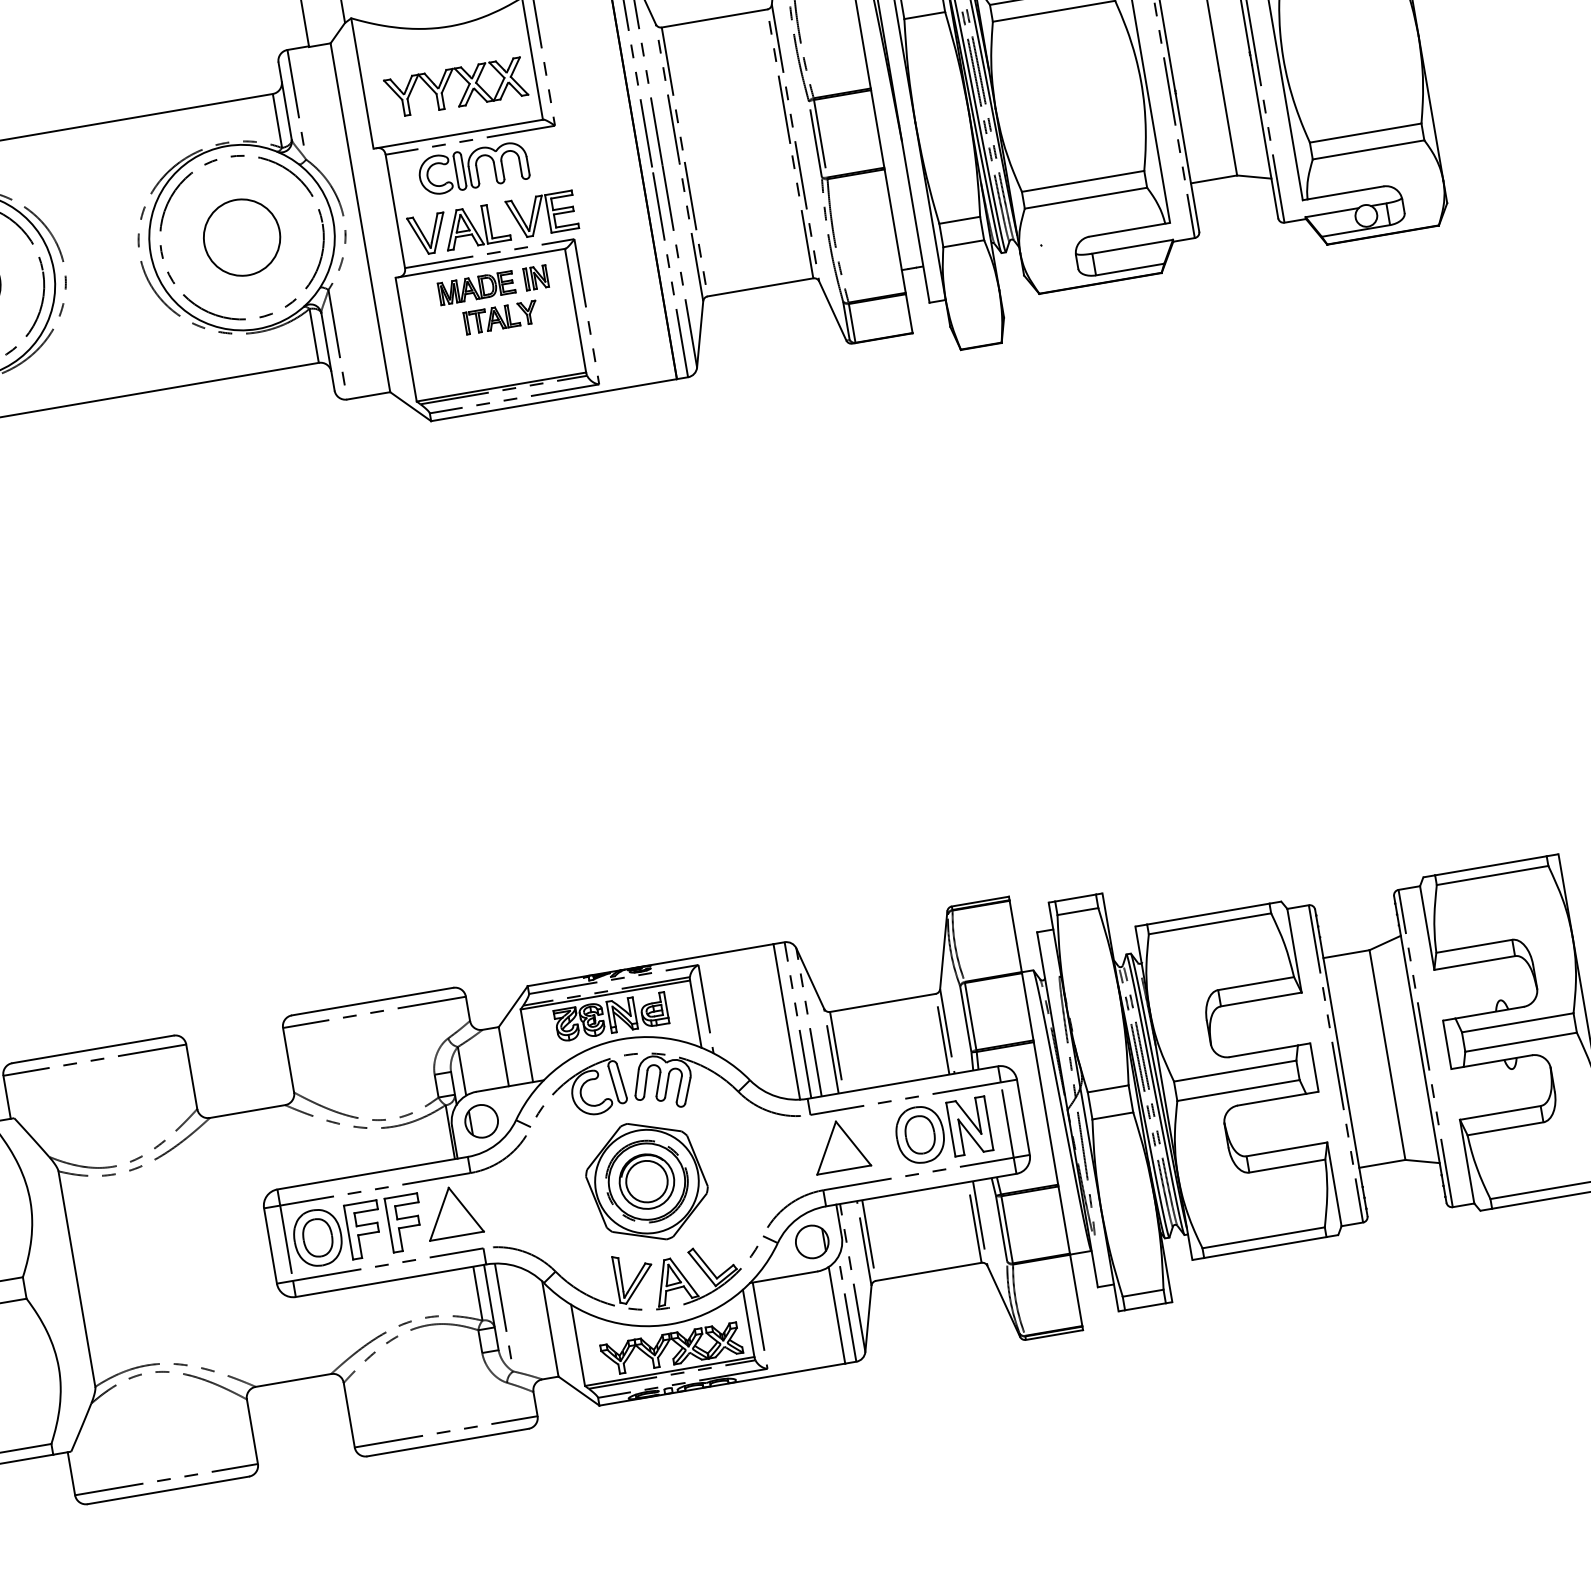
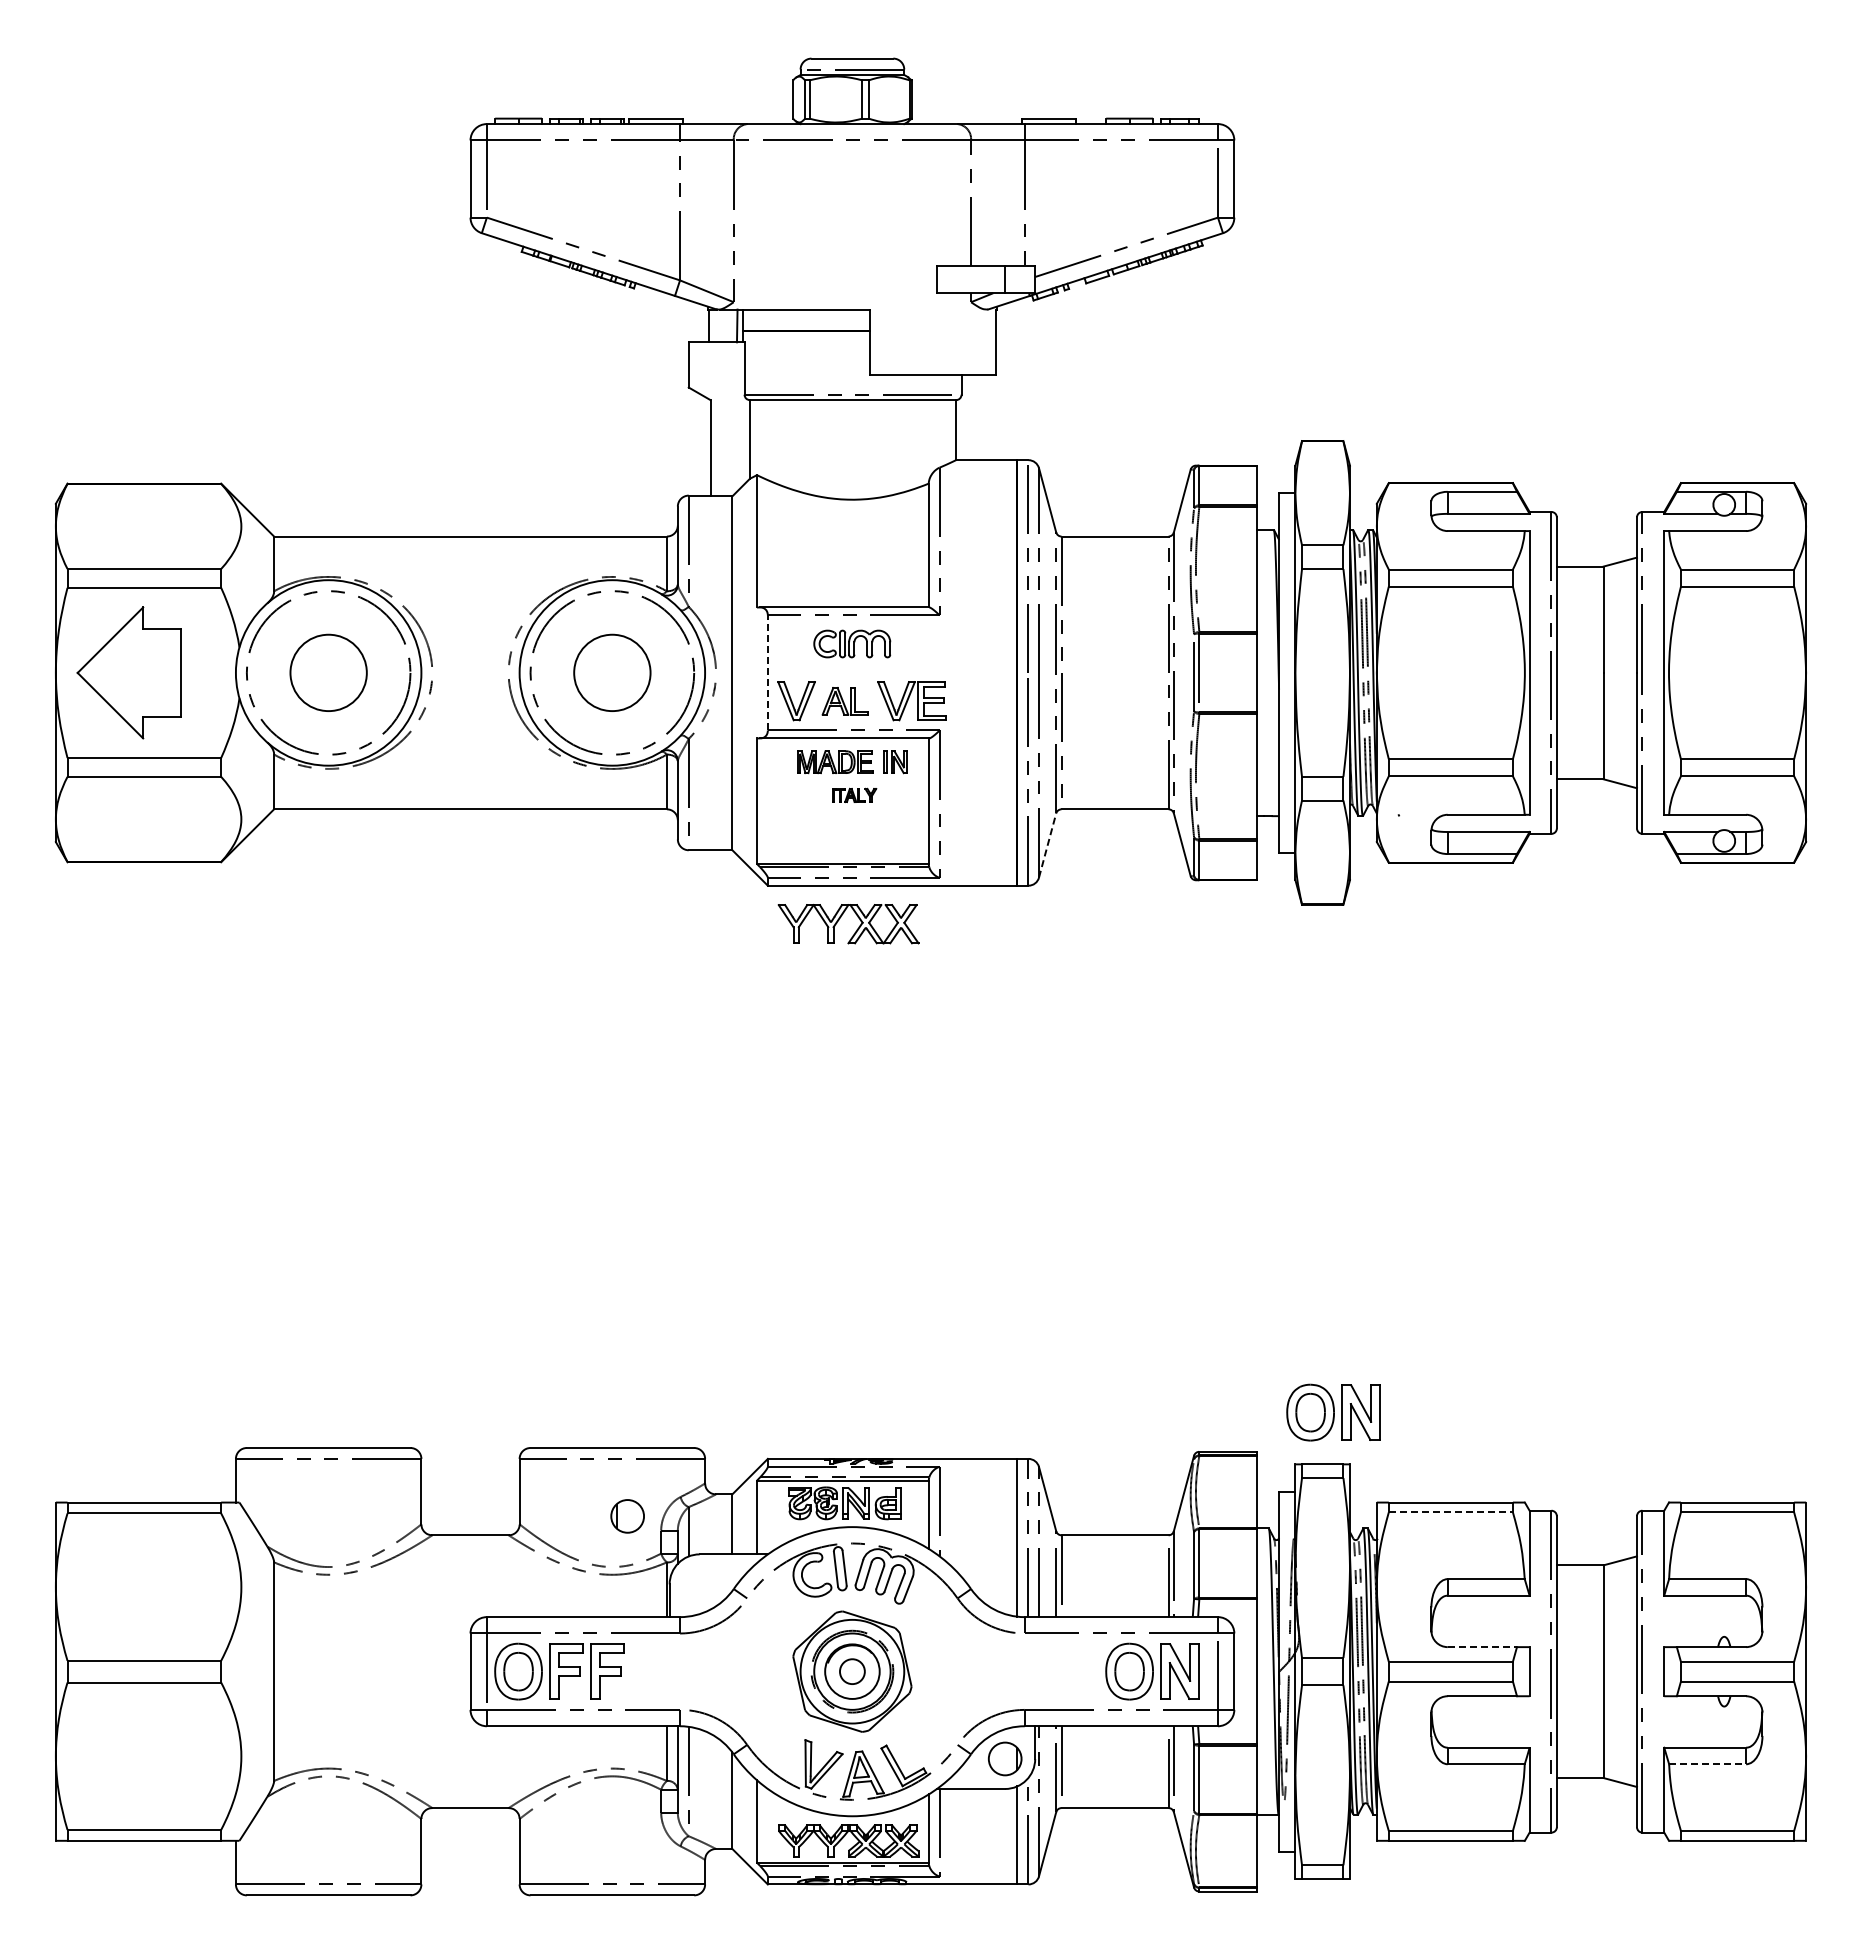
part: (464, 91) -> (856, 929), moved
part: (473, 168) -> (852, 643), size x0.7
line: (394, 211) -> (767, 672), solid -> dashed
part: (475, 226) -> (844, 701), size x0.7
part: (501, 317) -> (854, 795), size x0.6
line: (700, 334) -> (1047, 845), solid -> dashed
part: (1077, 845) -> (1333, 1412), added
line: (1210, 923) -> (1451, 1512), solid -> dashed
line: (1263, 1051) -> (1482, 1647), solid -> dashed
part: (481, 1121) -> (627, 1516), moved
line: (1506, 1128) -> (1708, 1764), solid -> dashed
part: (839, 1145) -> (1048, 1668), removed
circle: (647, 1181) -> (852, 1671), size x0.6
part: (452, 1211) -> (655, 1668), removed

